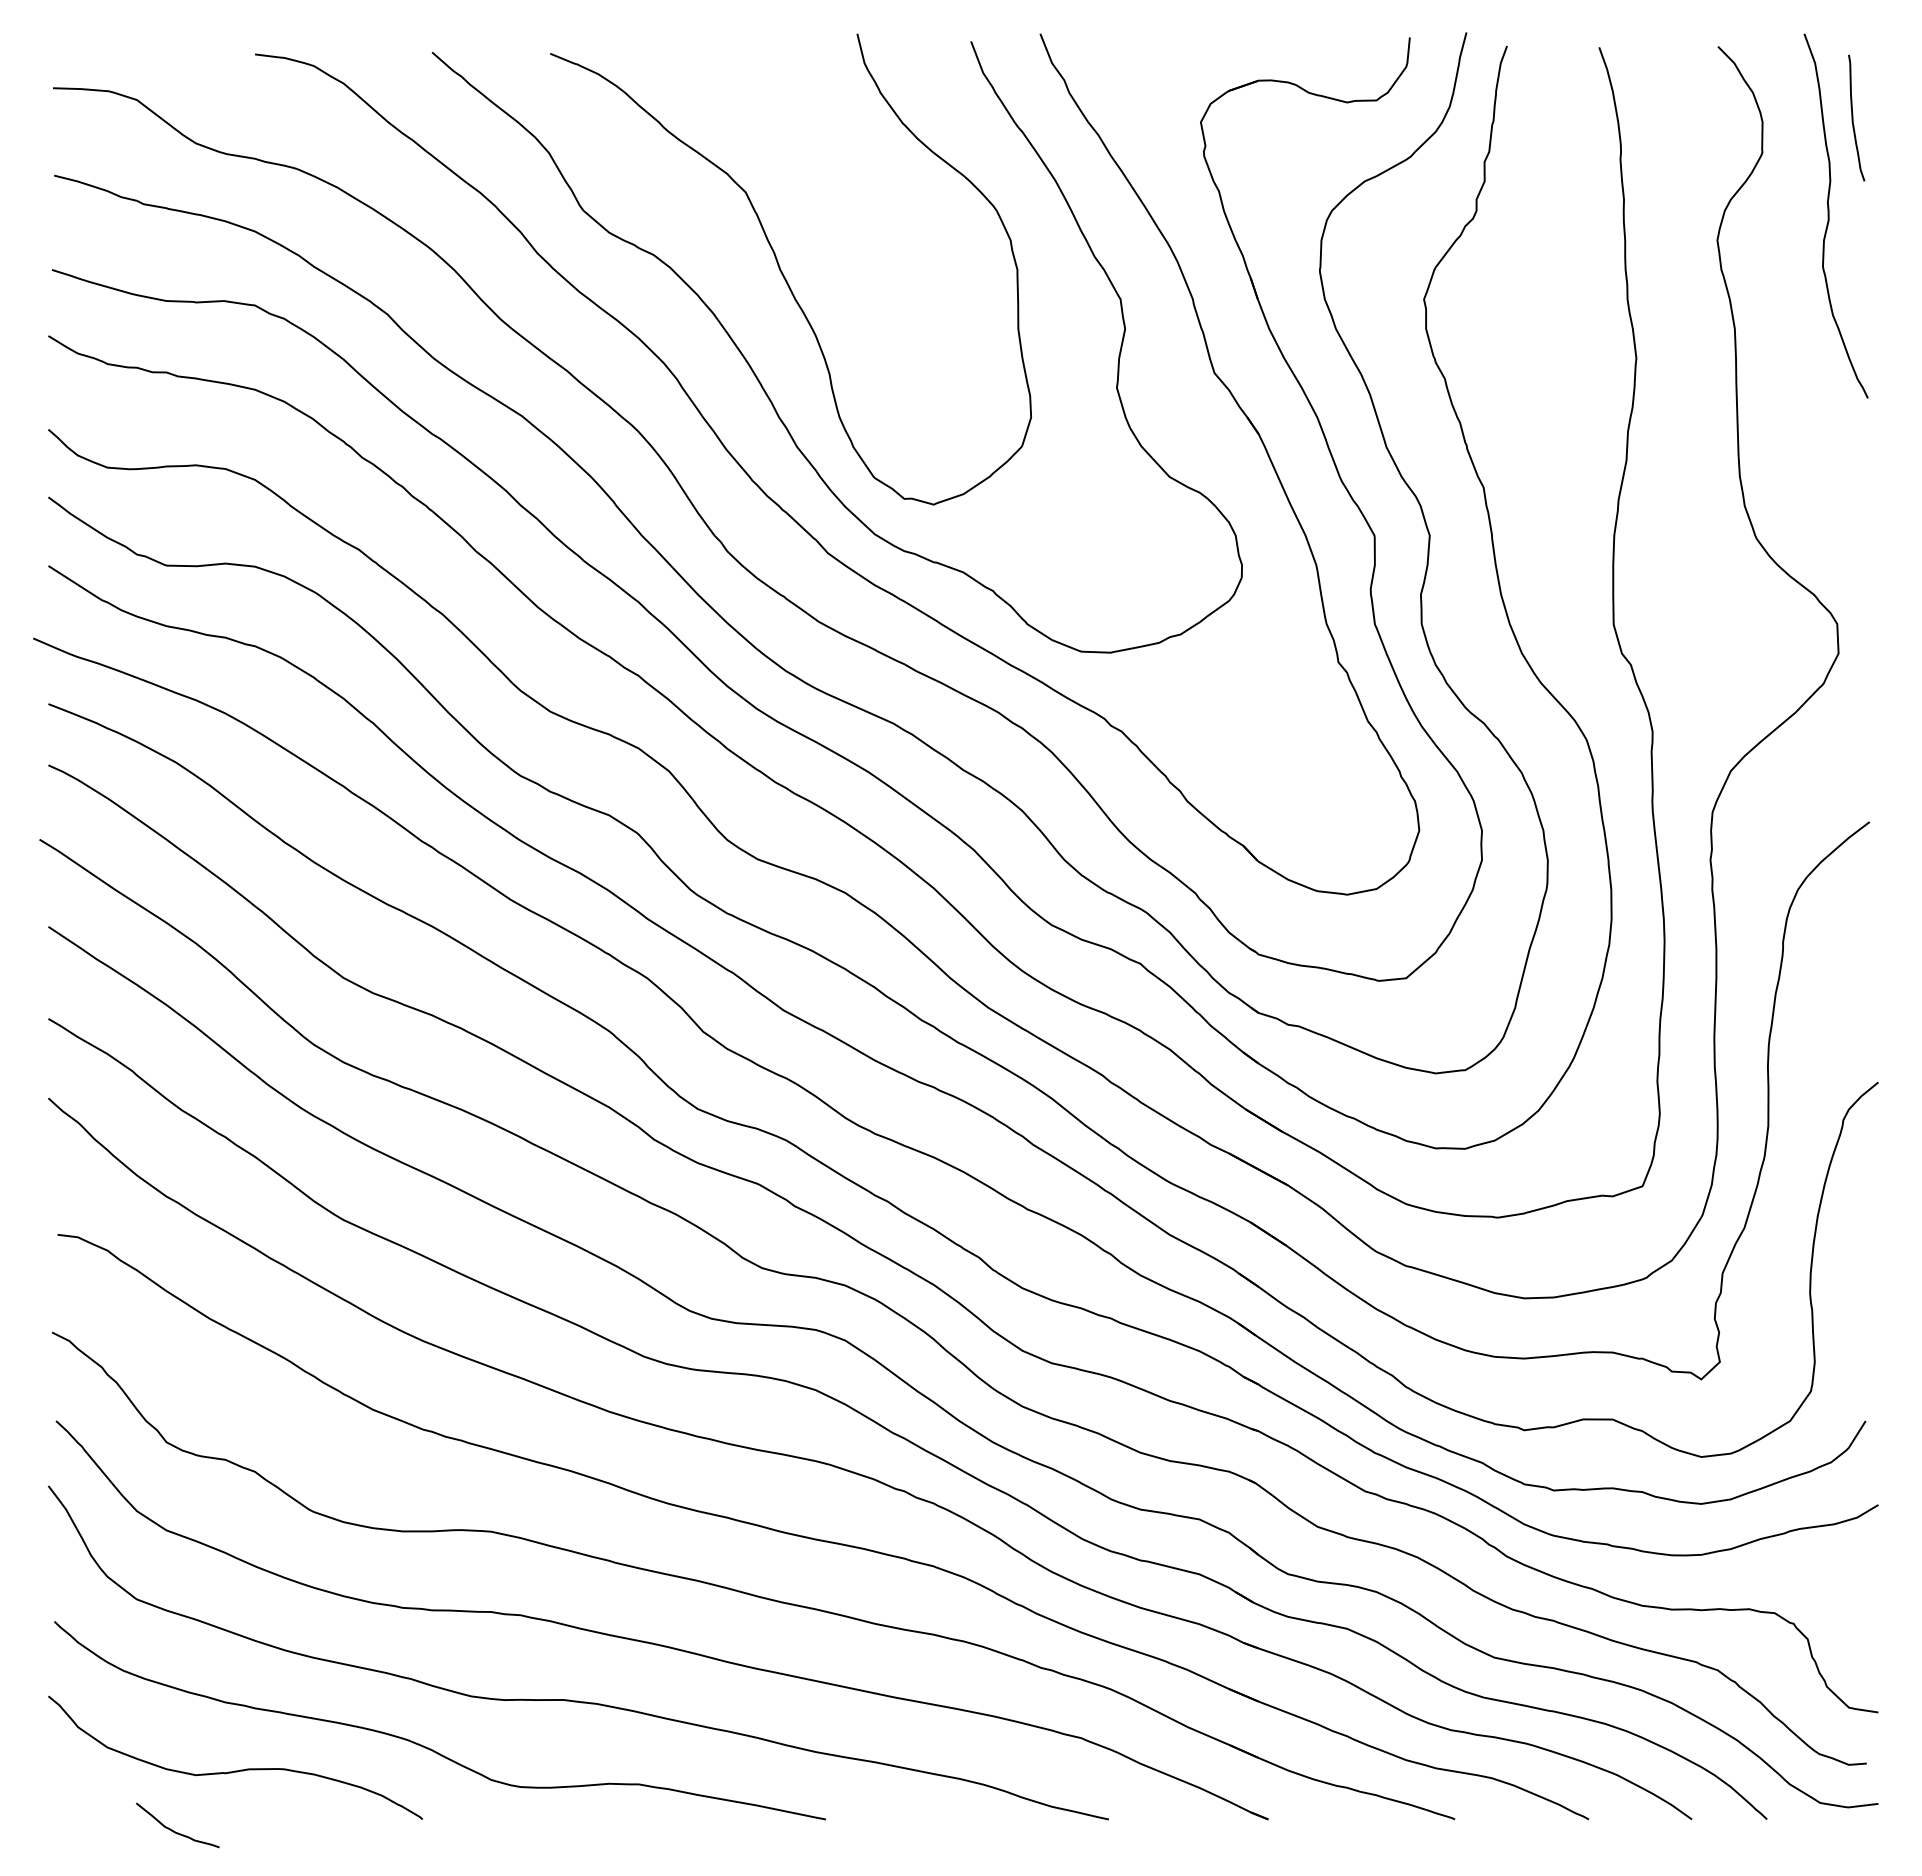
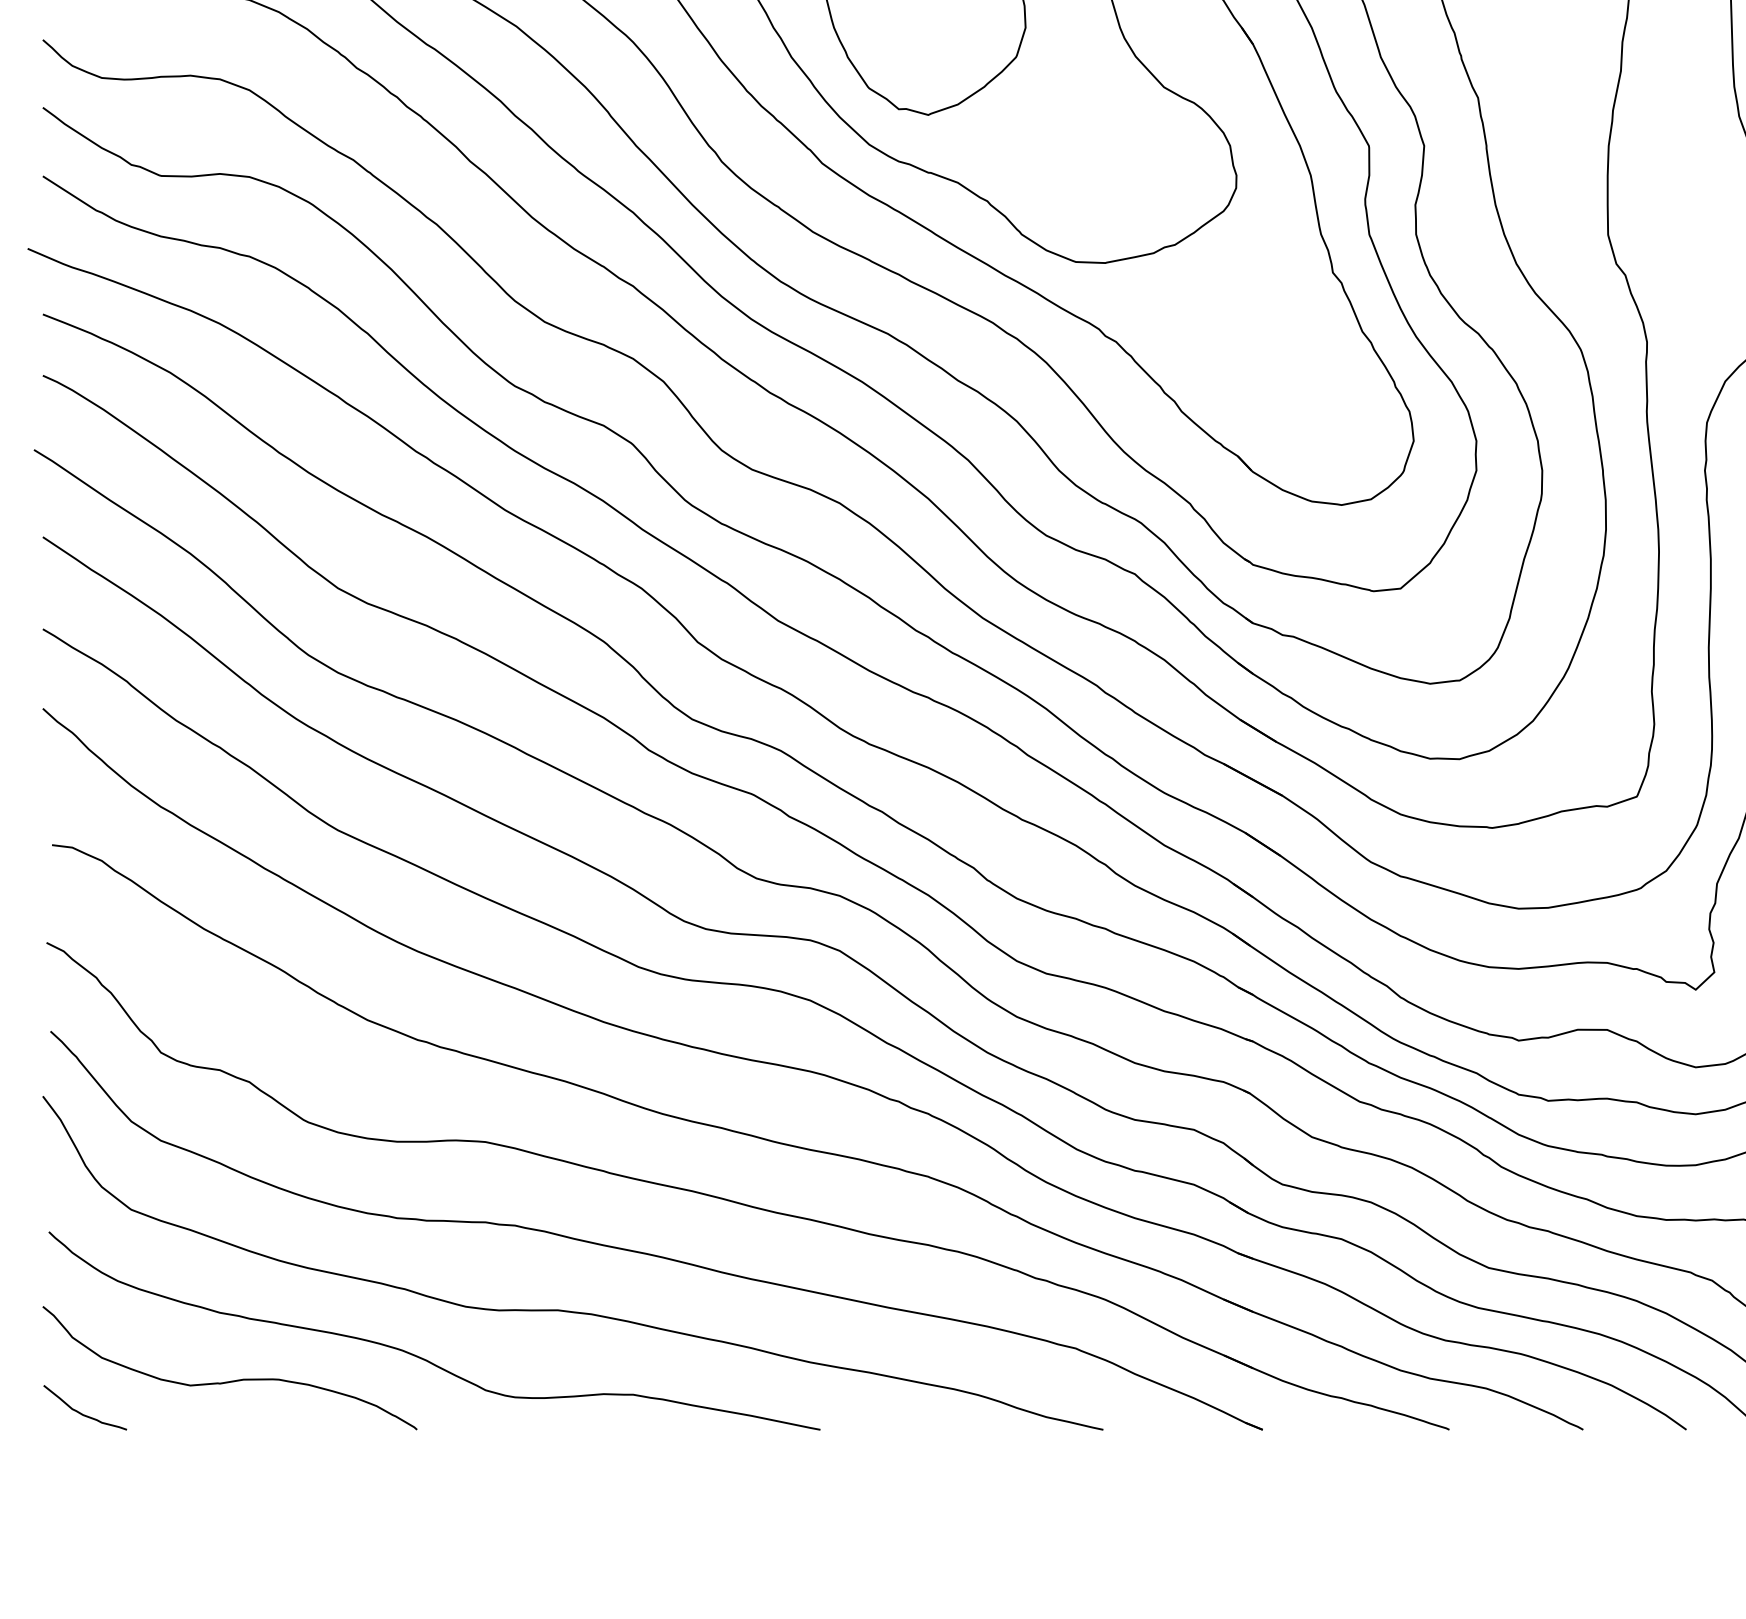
curve: (174, 1830) -> (81, 1412), moved

